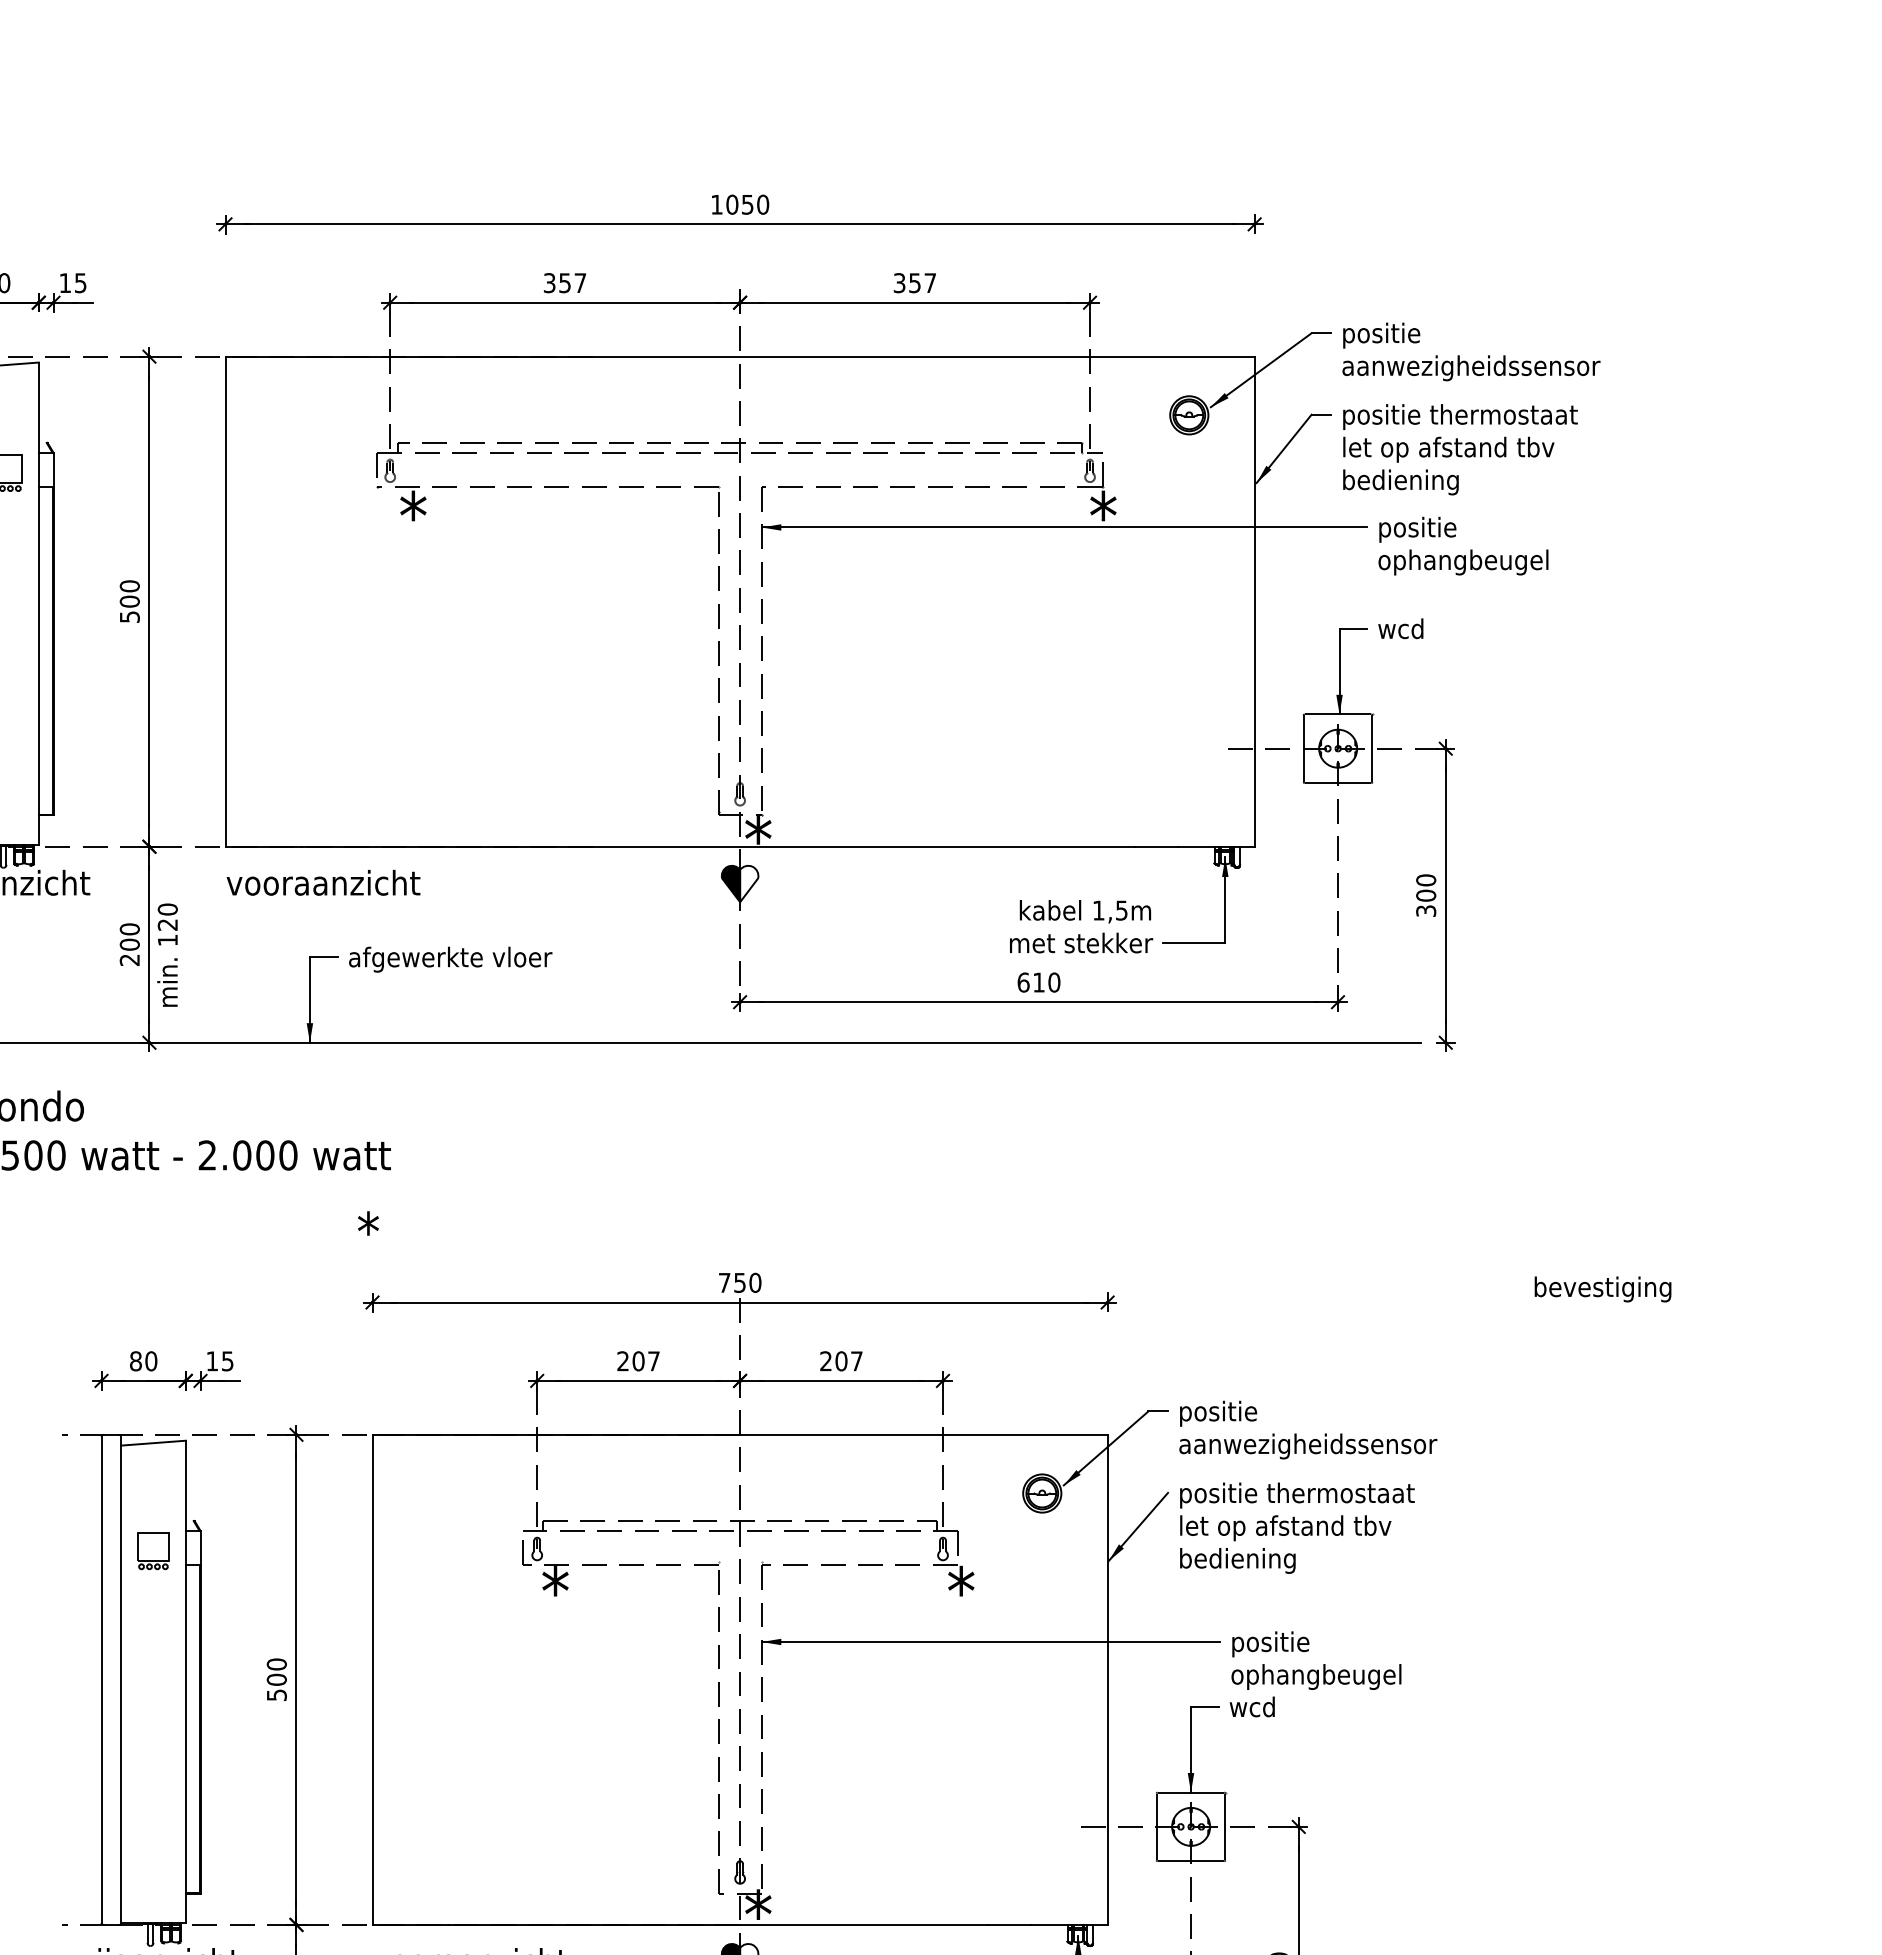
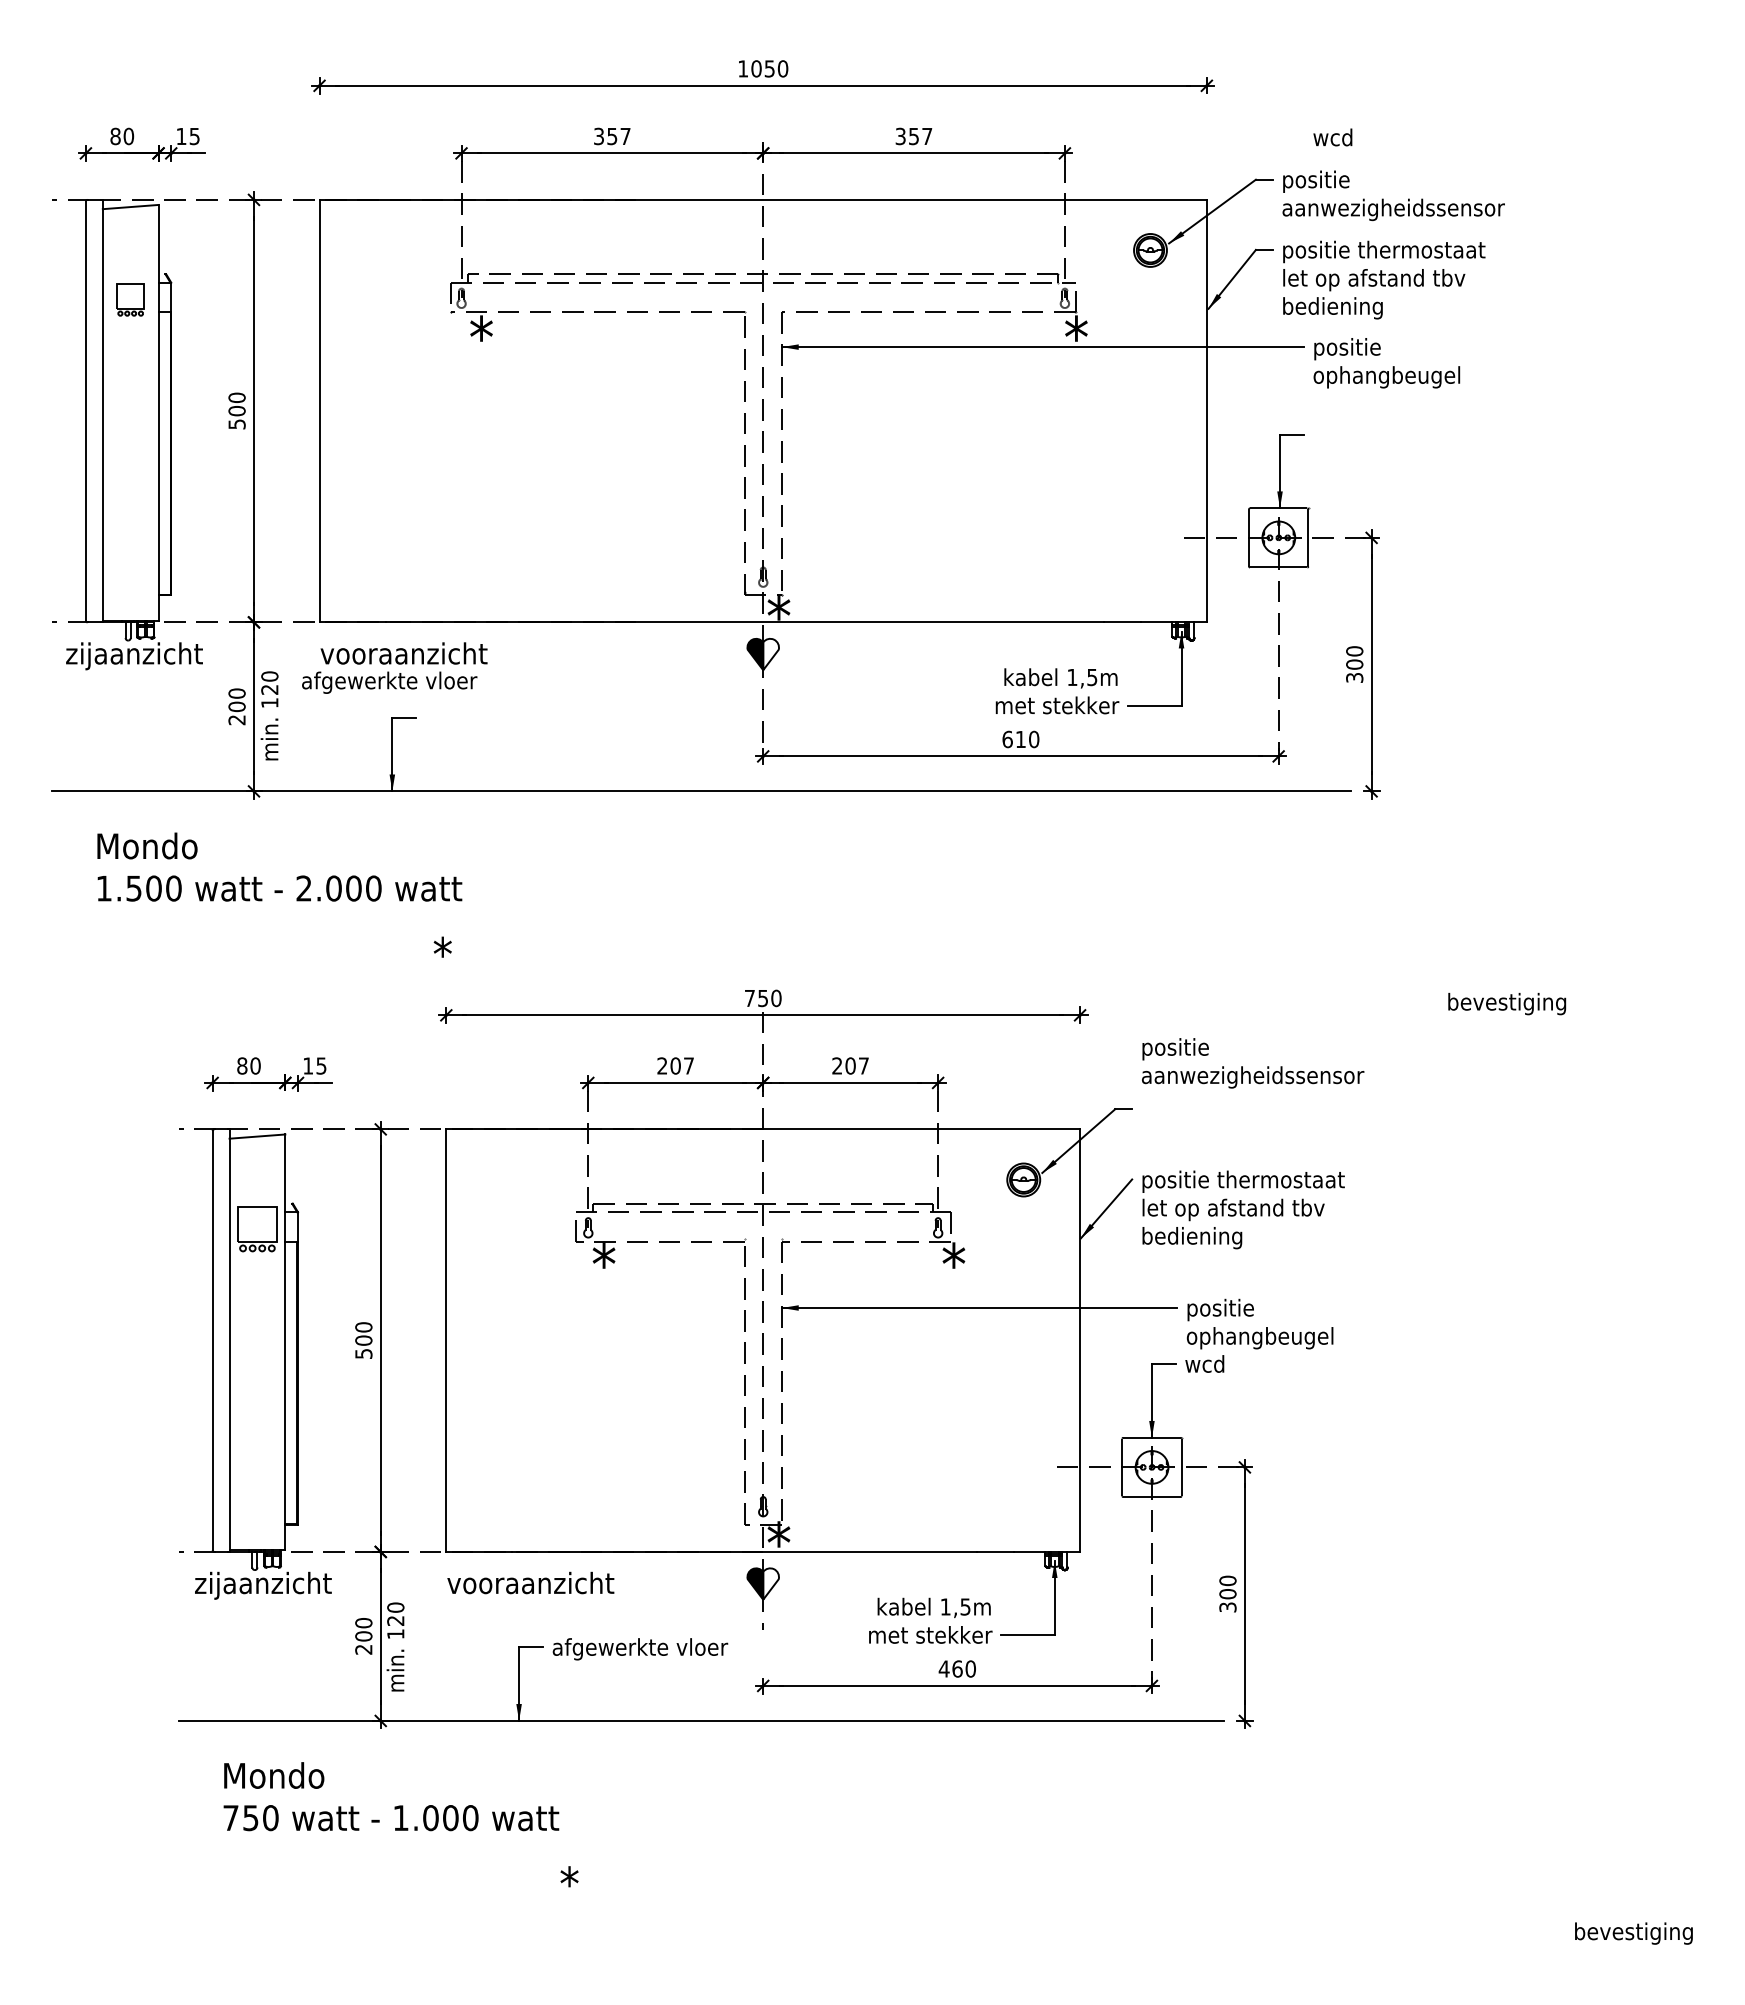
text: (1400, 628) -> (1332, 137), moved
text: (450, 959) -> (389, 682), moved
text: (1308, 1430) -> (1253, 1063), moved
part: (153, 1550) -> (257, 1229), size x1.4

